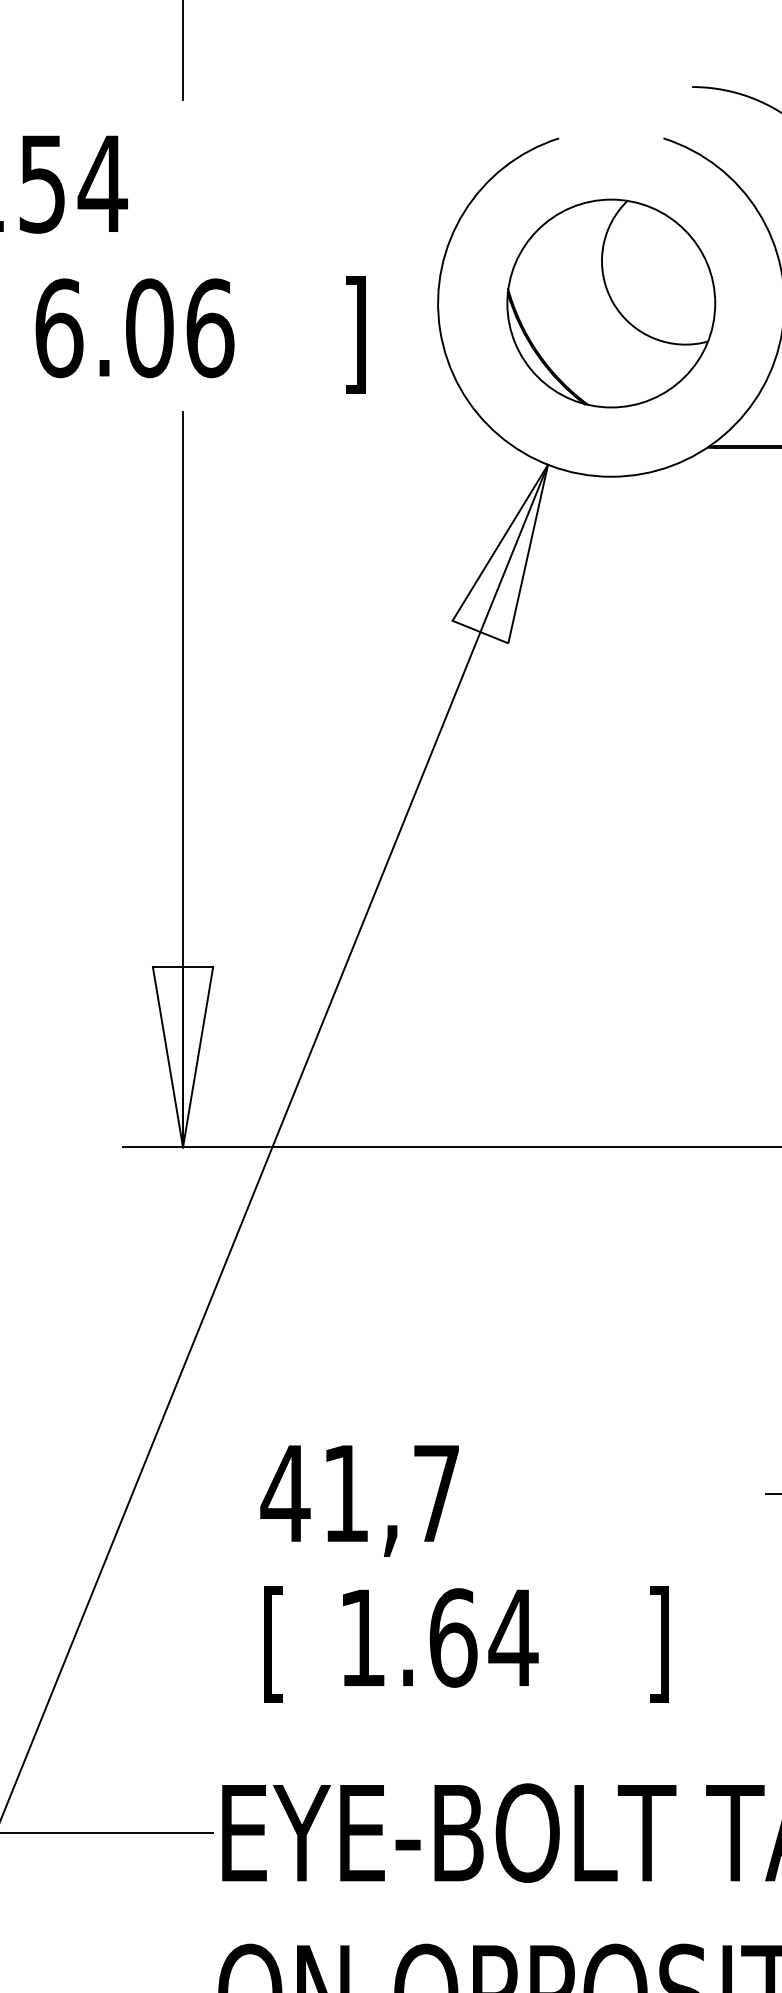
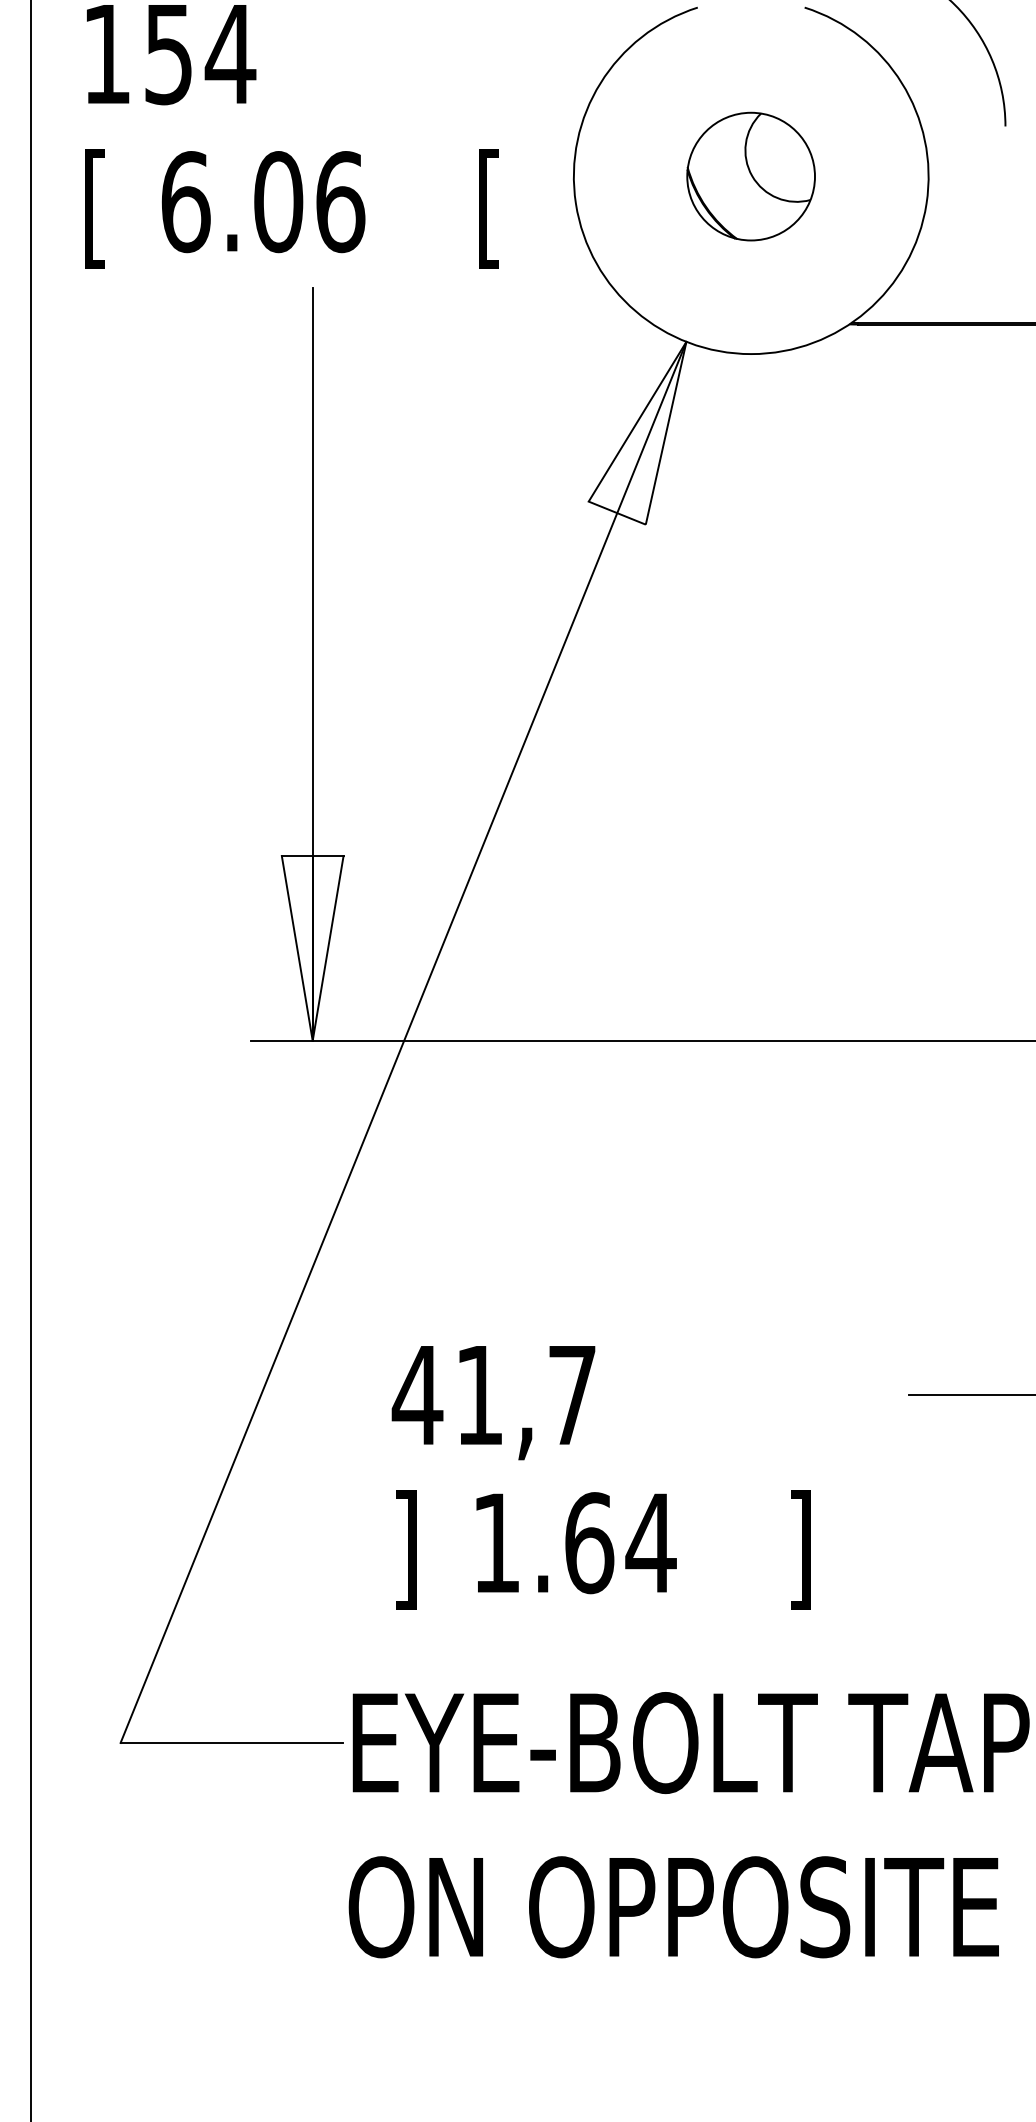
part: (610, 303) -> (750, 176), size x0.6
text: (355, 334) -> (489, 208), ] -> [
text: (273, 1644) -> (405, 1549), [ -> ]

